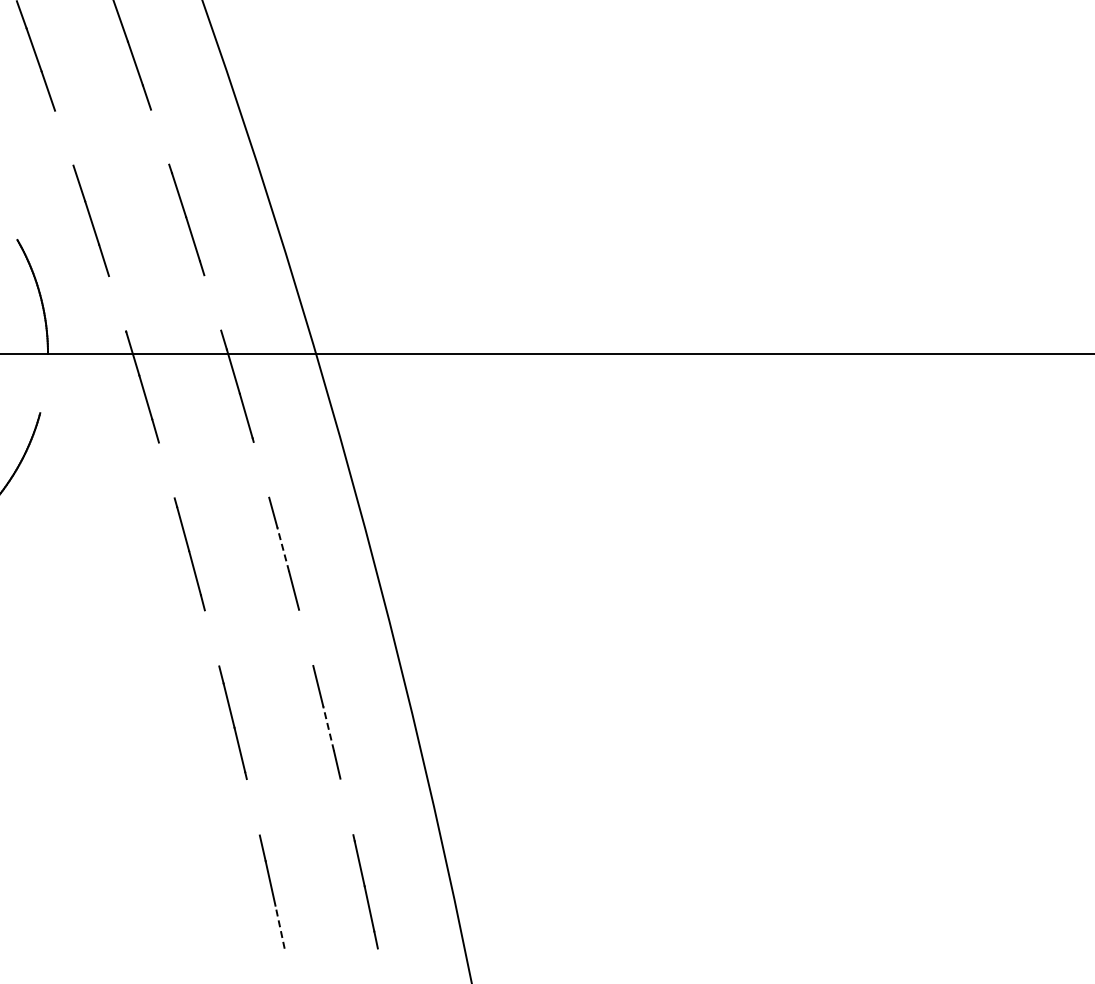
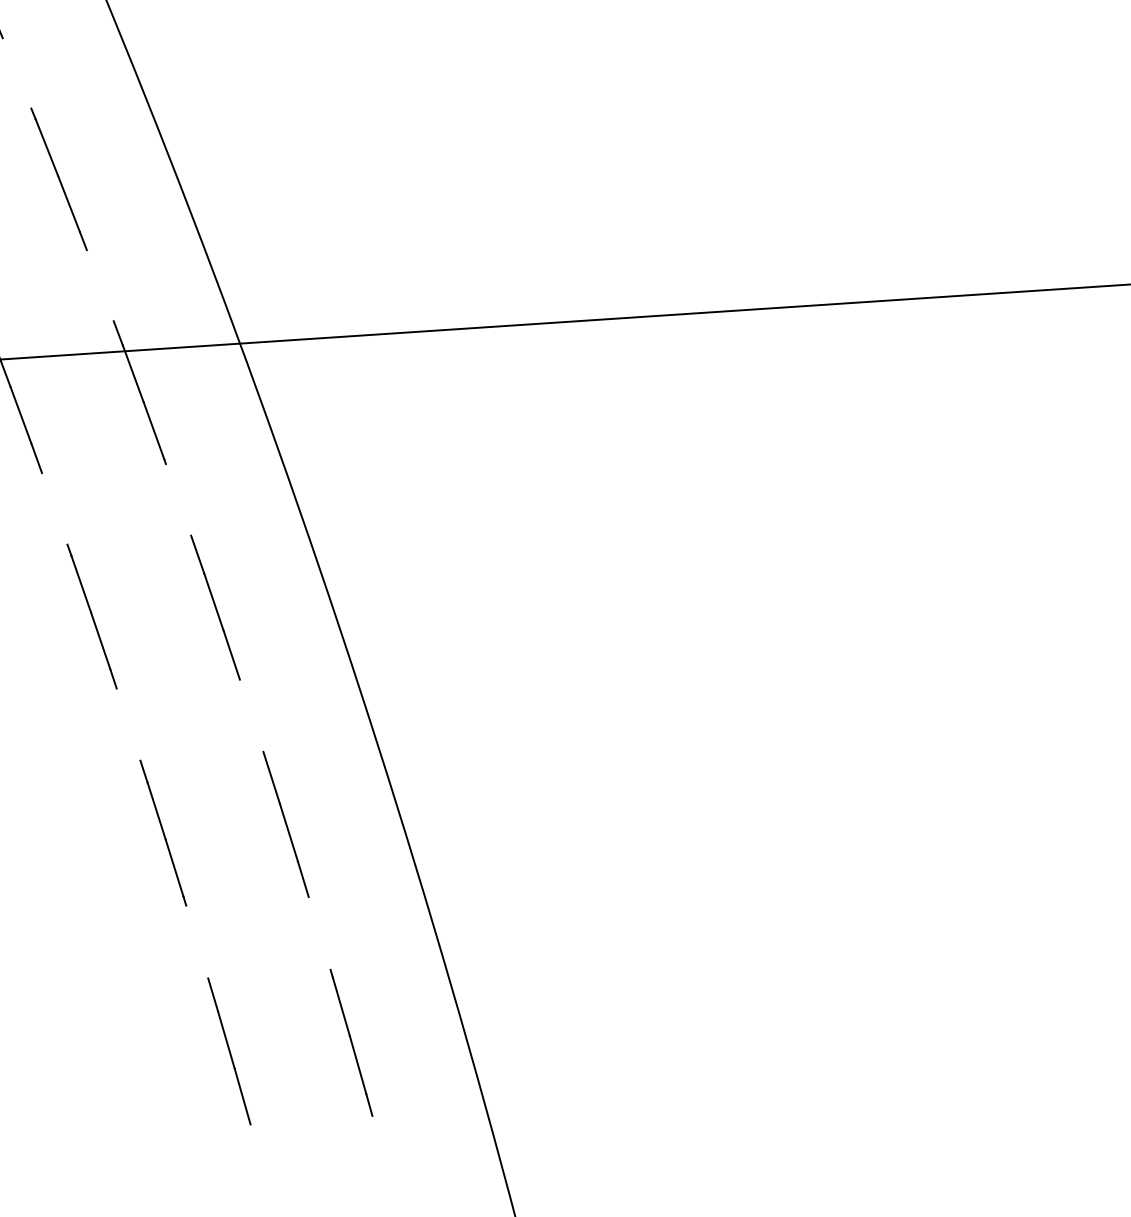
line: (283, 549) -> (214, 602), dashed -> solid
line: (328, 728) -> (288, 832), dashed -> solid
line: (279, 926) -> (241, 1095), dashed -> solid

